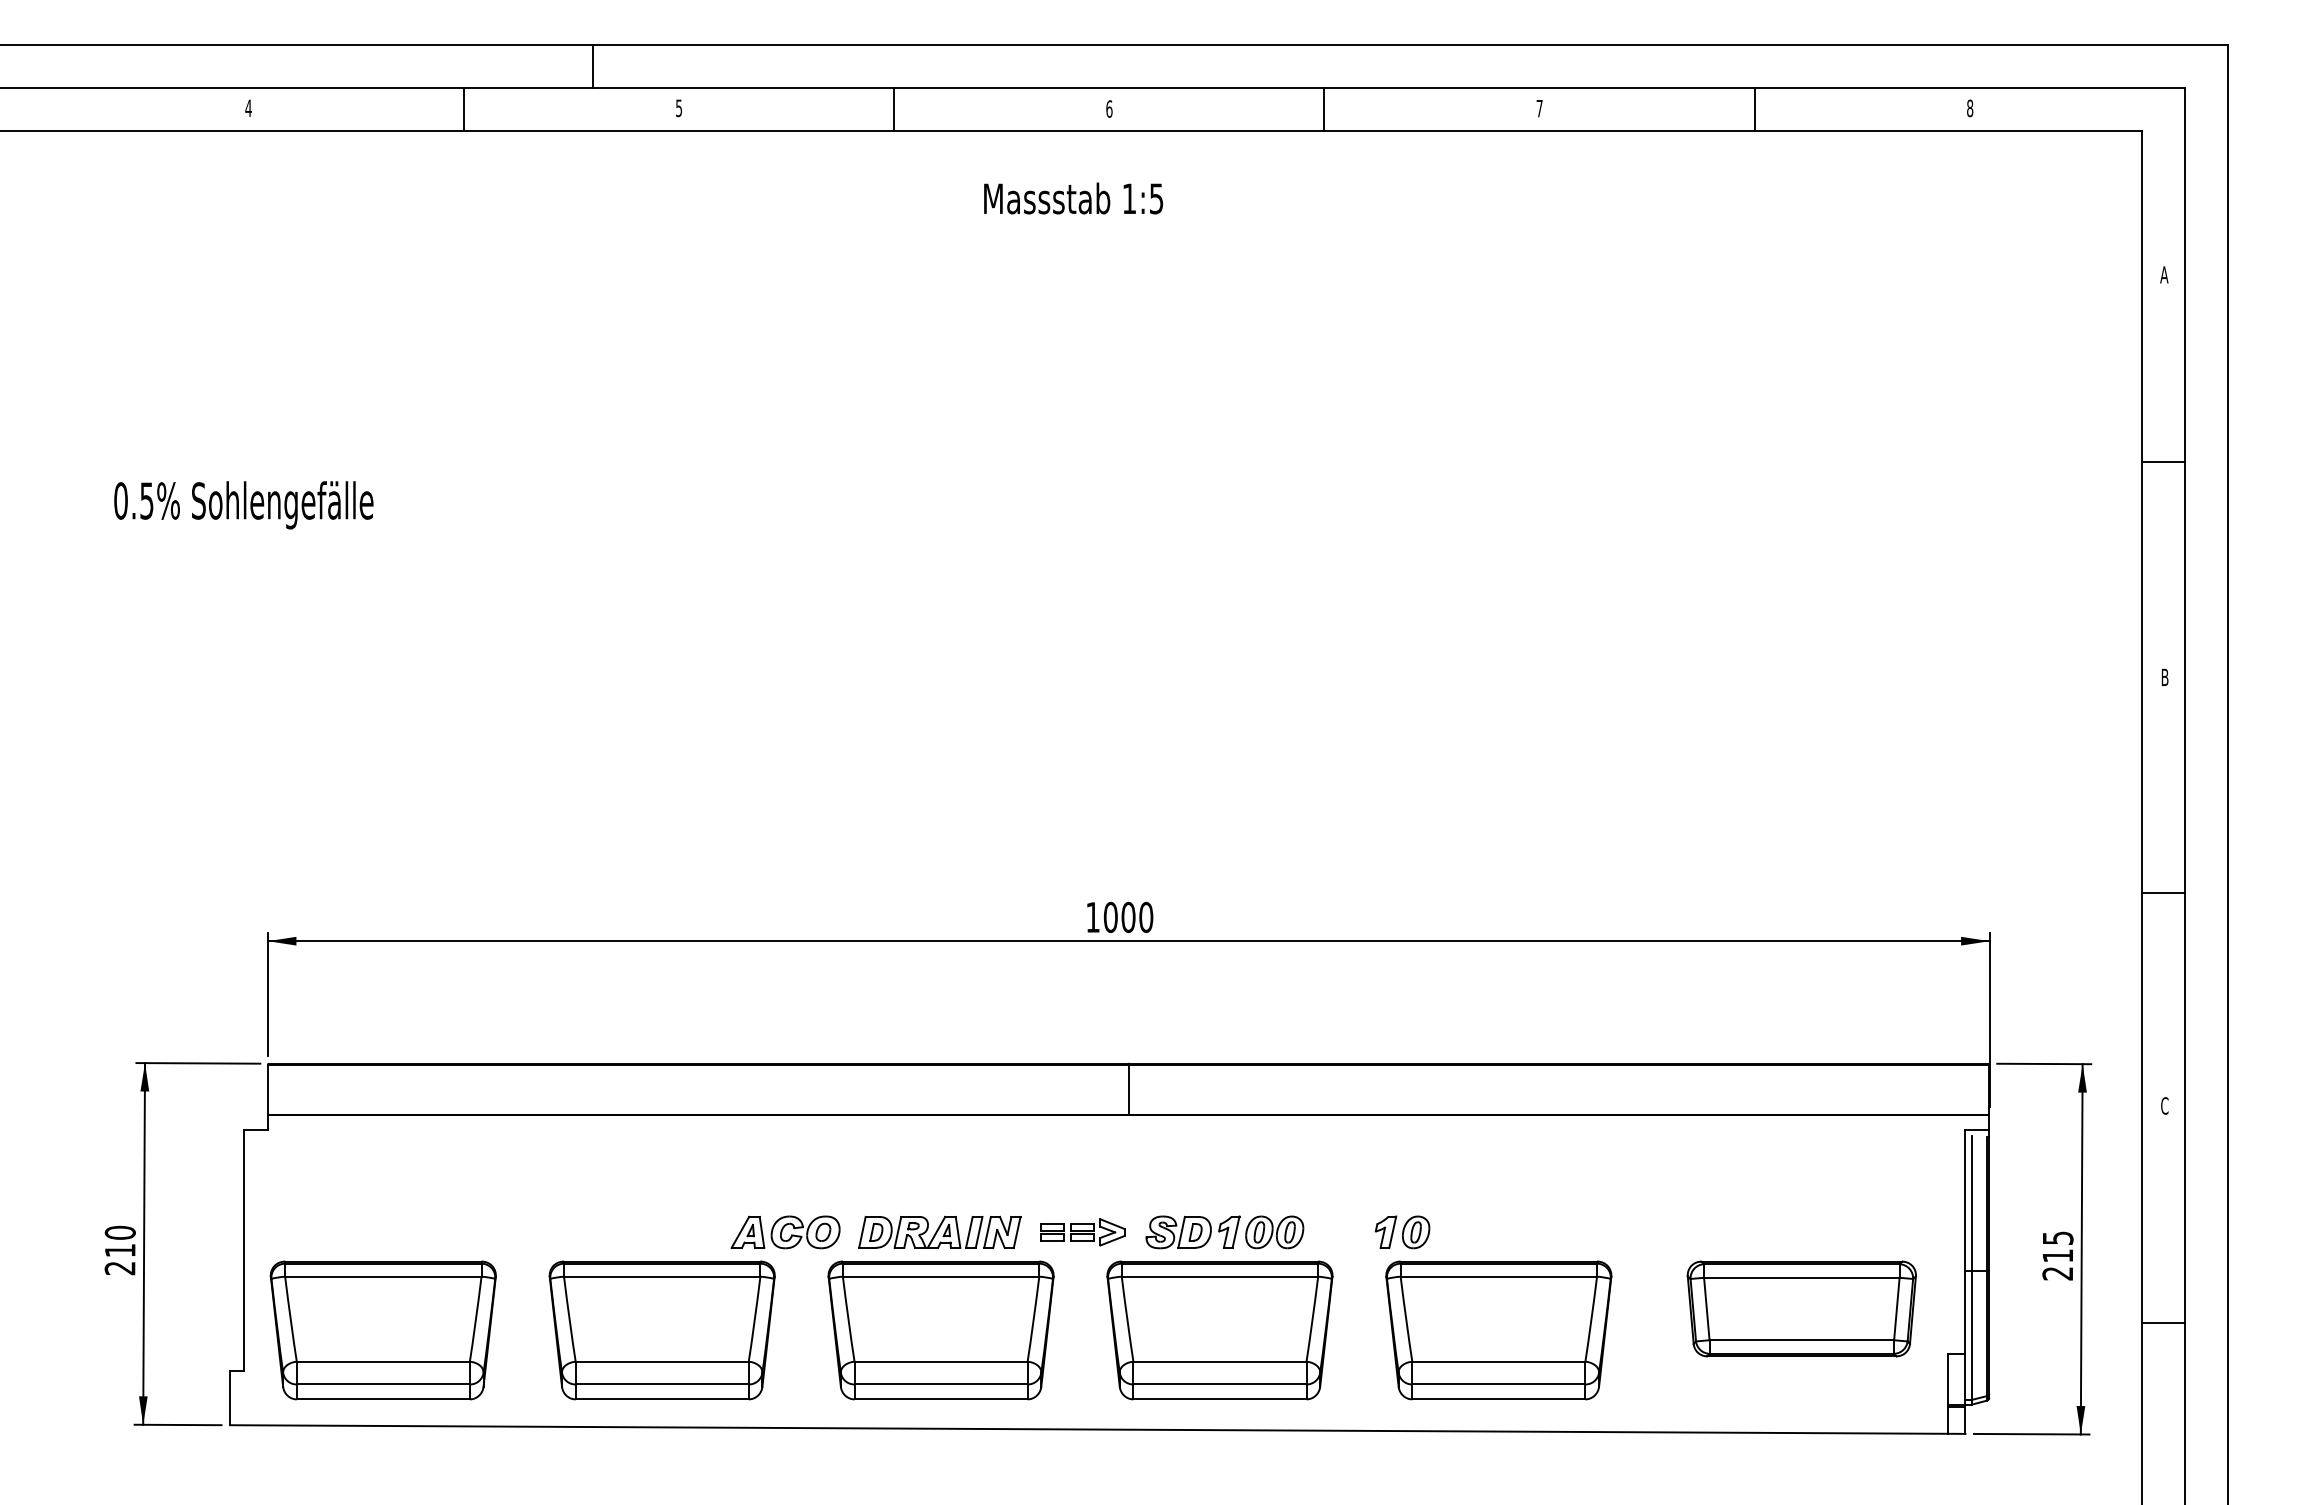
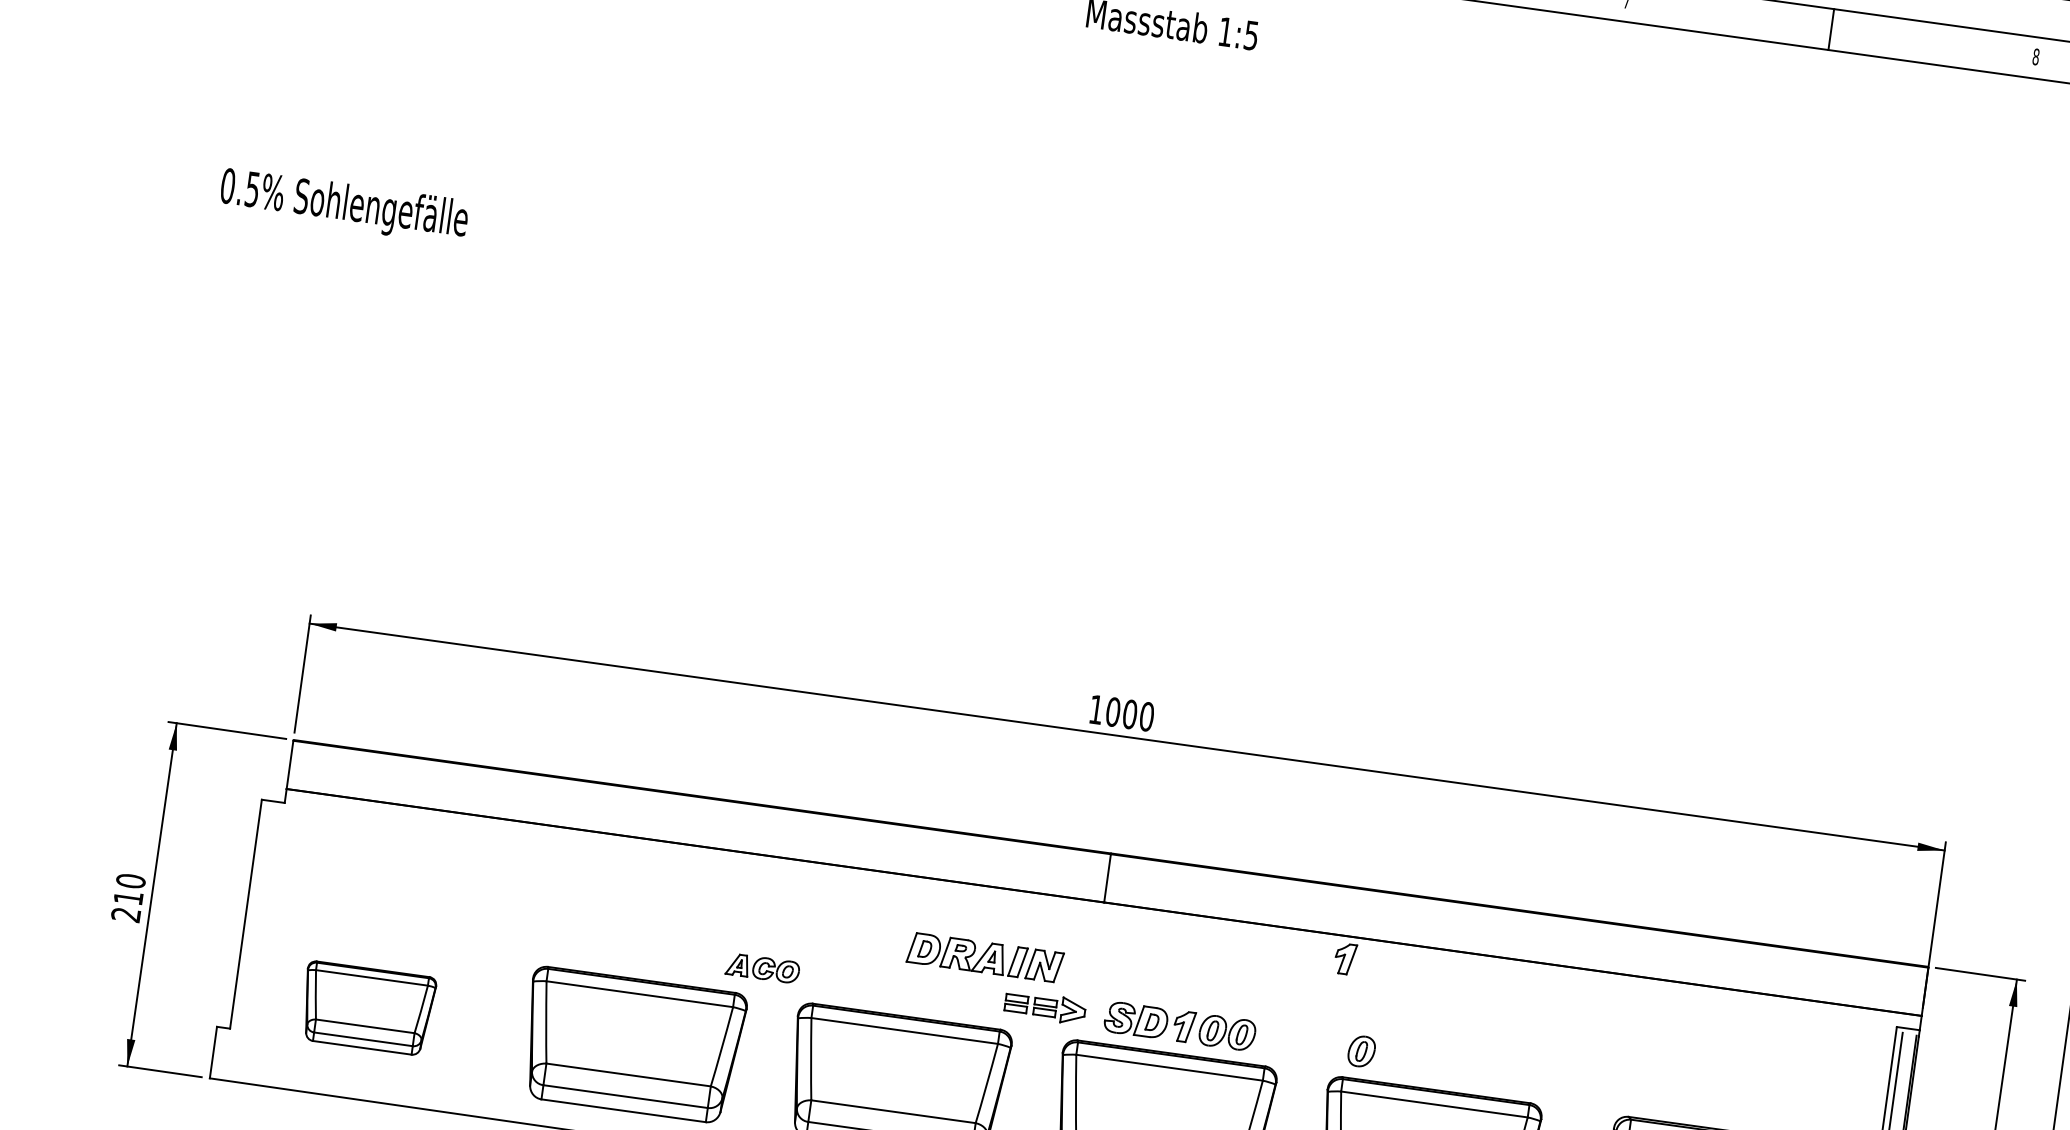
part: (939, 1231) -> (985, 956), moved
part: (1385, 1231) -> (1345, 958), moved
part: (785, 1232) -> (762, 968), size x0.7
part: (382, 1330) -> (367, 1008), size x0.6

